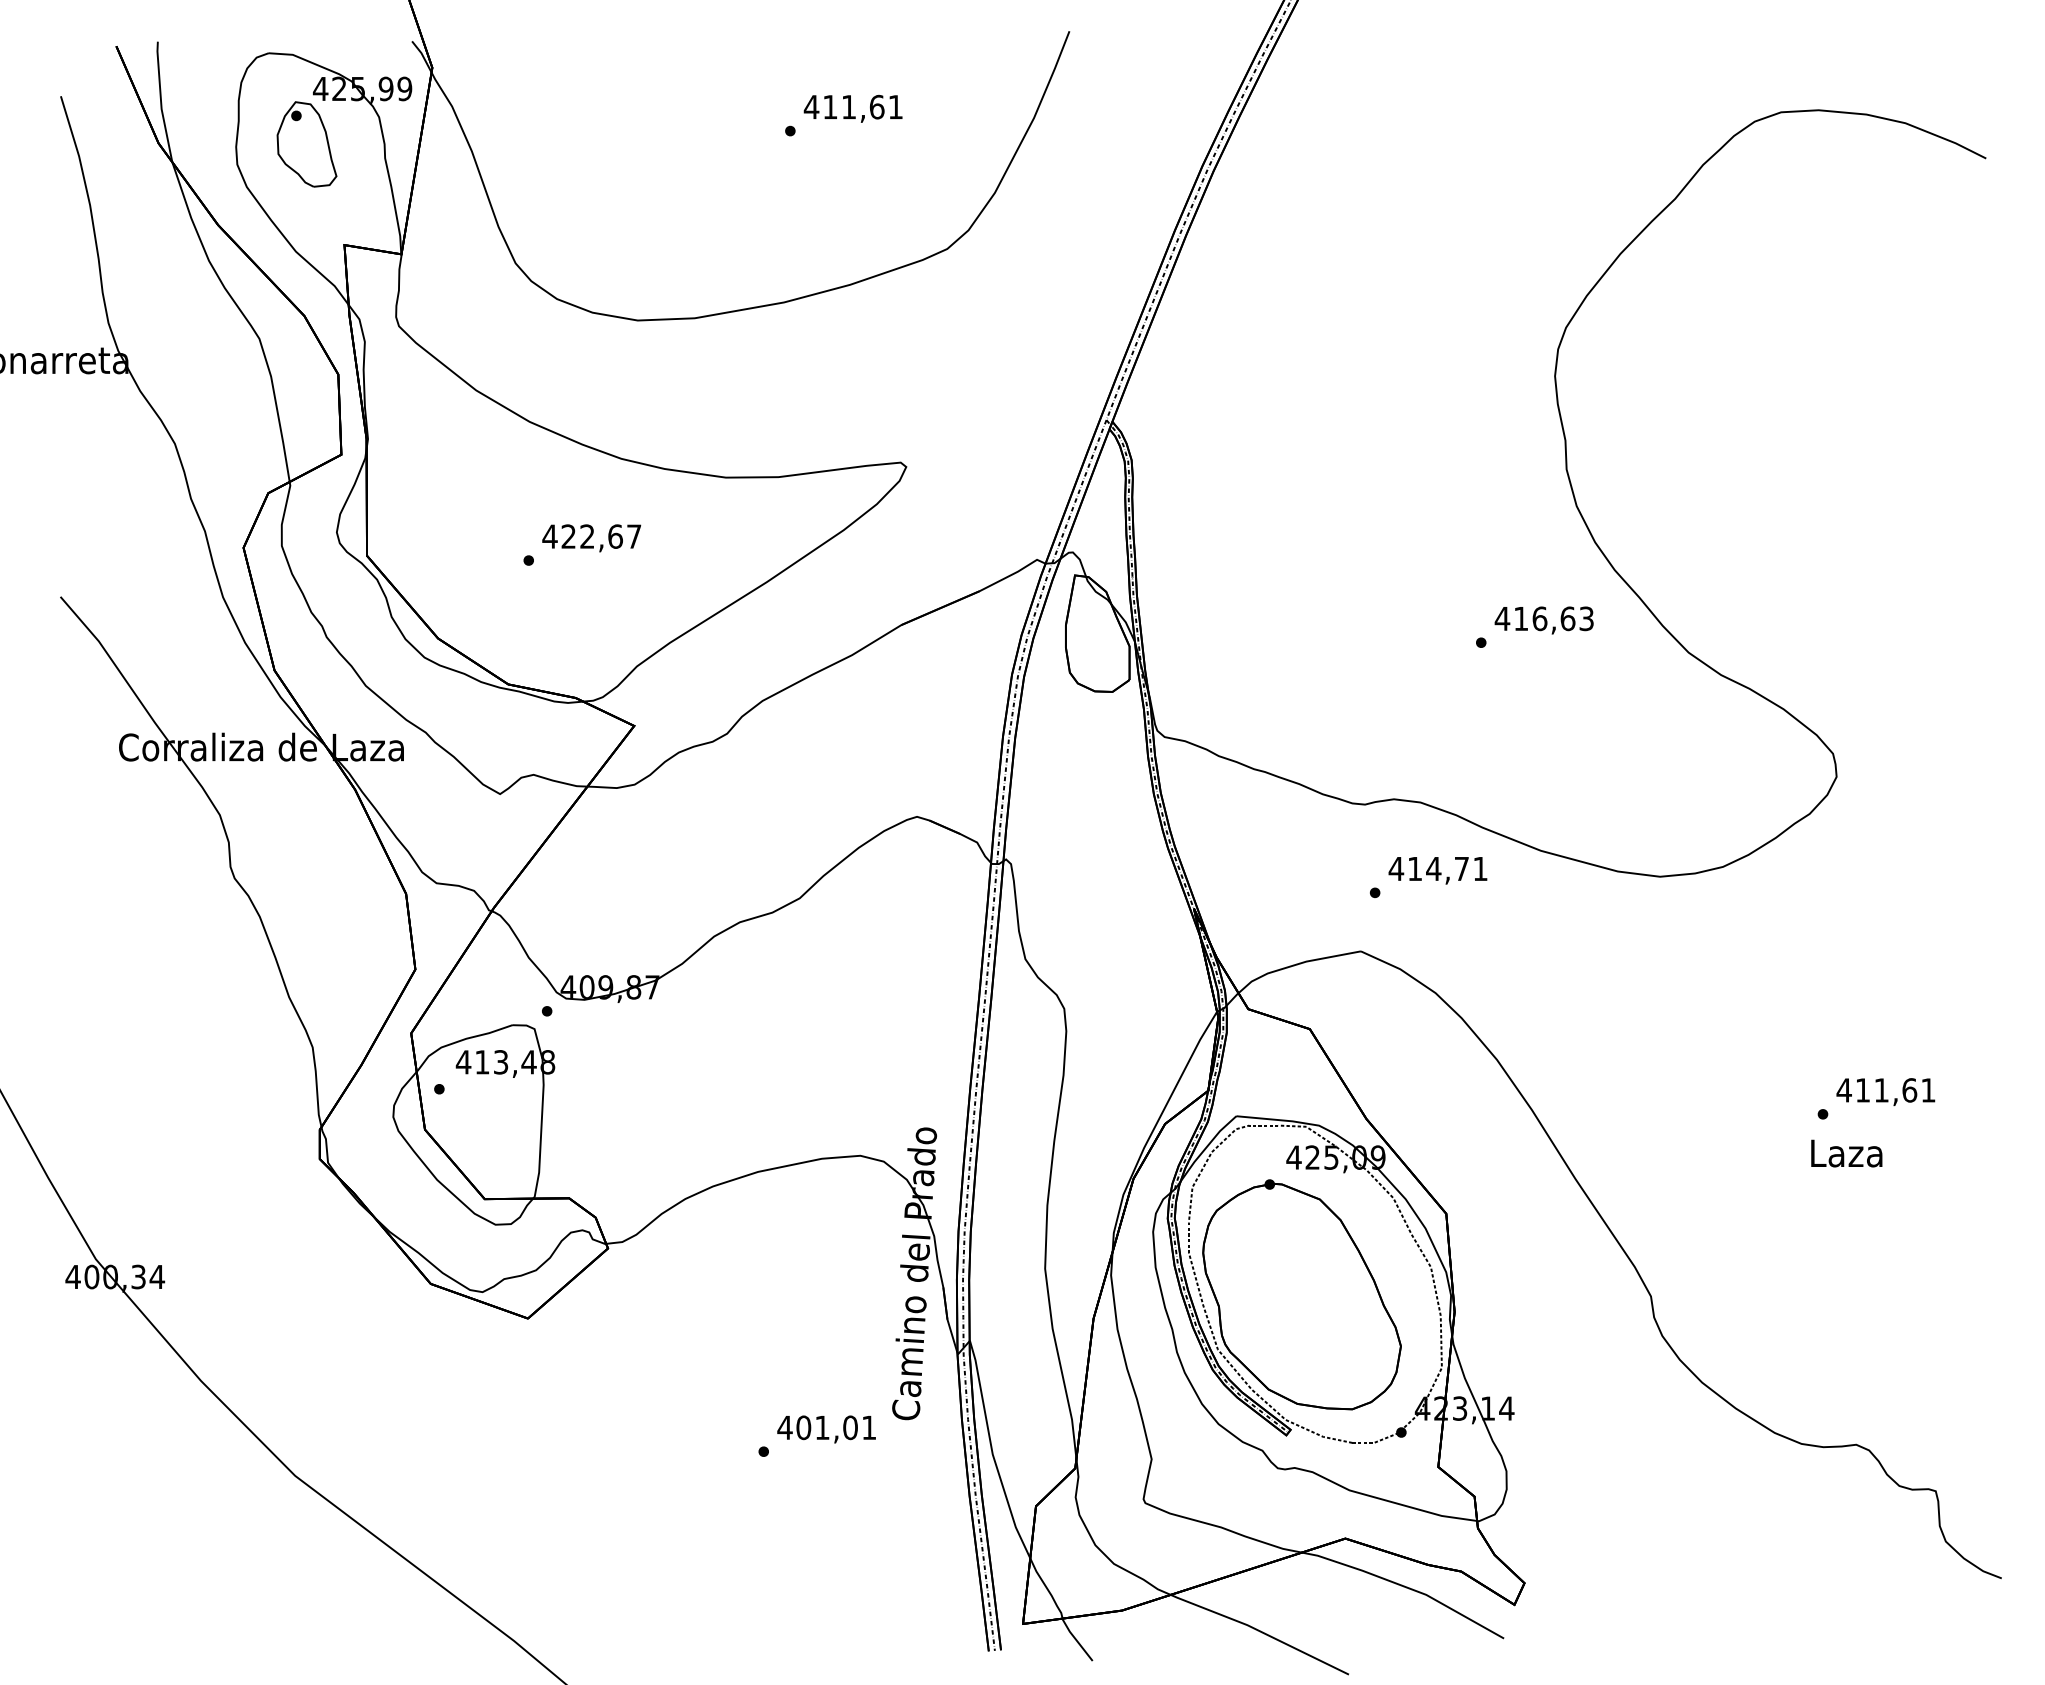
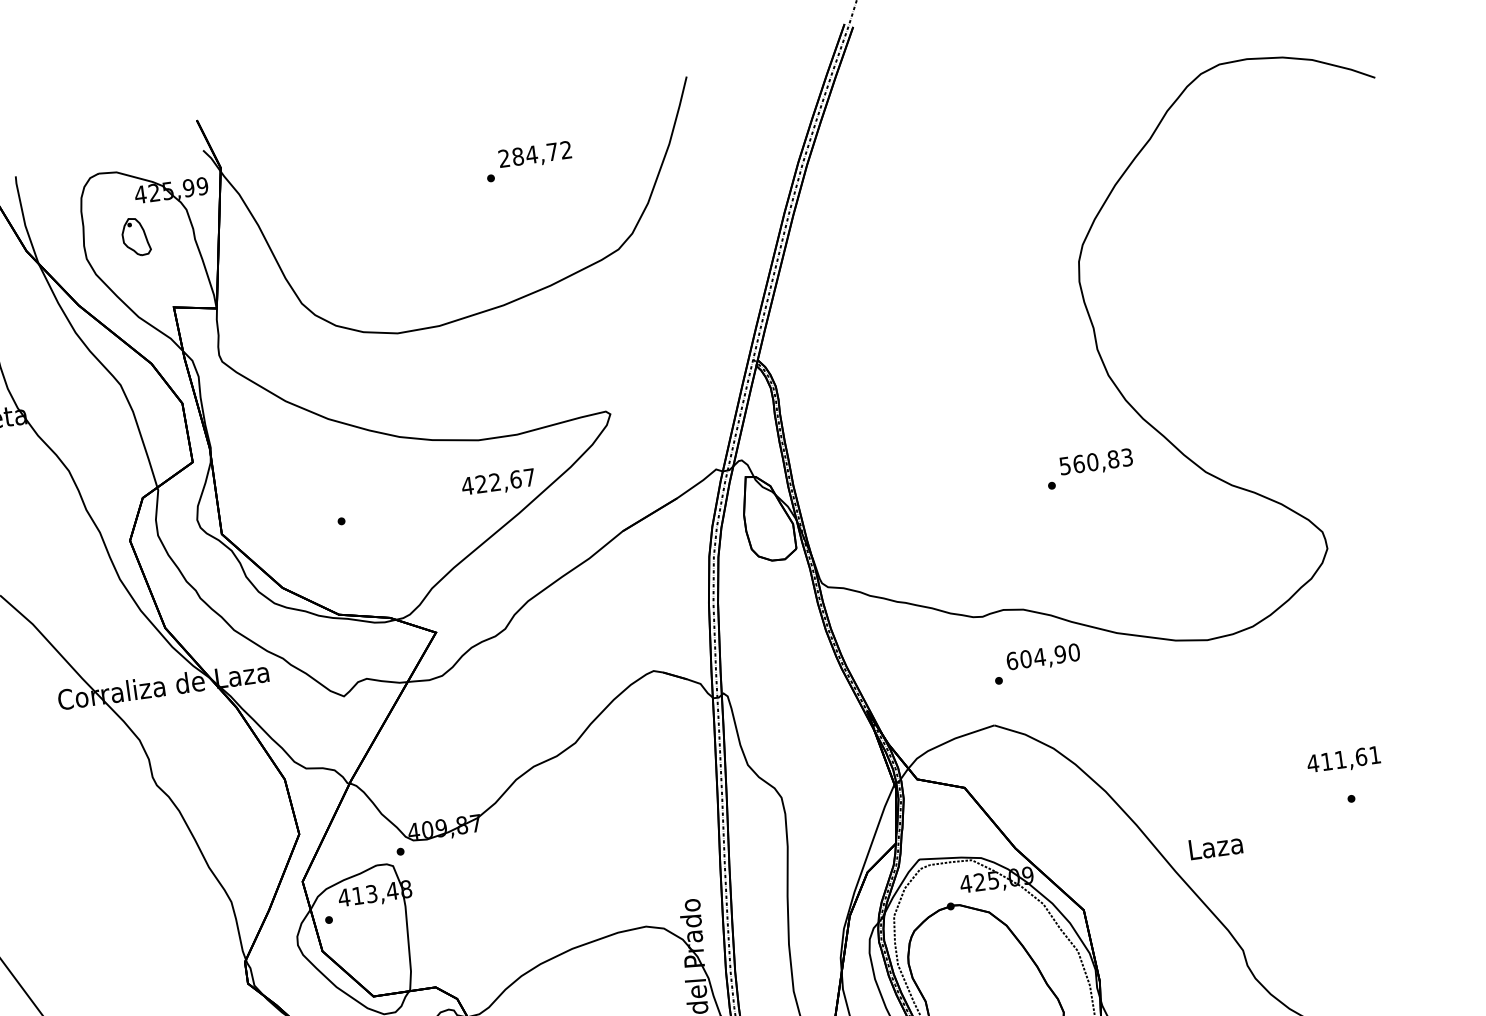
text: (852, 106) -> (534, 153), 411,61 -> 284,72
part: (306, 144) -> (135, 237), size x0.6
text: (591, 538) -> (498, 483), moved
text: (1534, 618) -> (1088, 462), 416,63 -> 560,83
text: (1437, 868) -> (1042, 656), 414,71 -> 604,90
text: (1885, 1091) -> (1343, 760), moved
text: (1846, 1153) -> (1215, 846), moved

